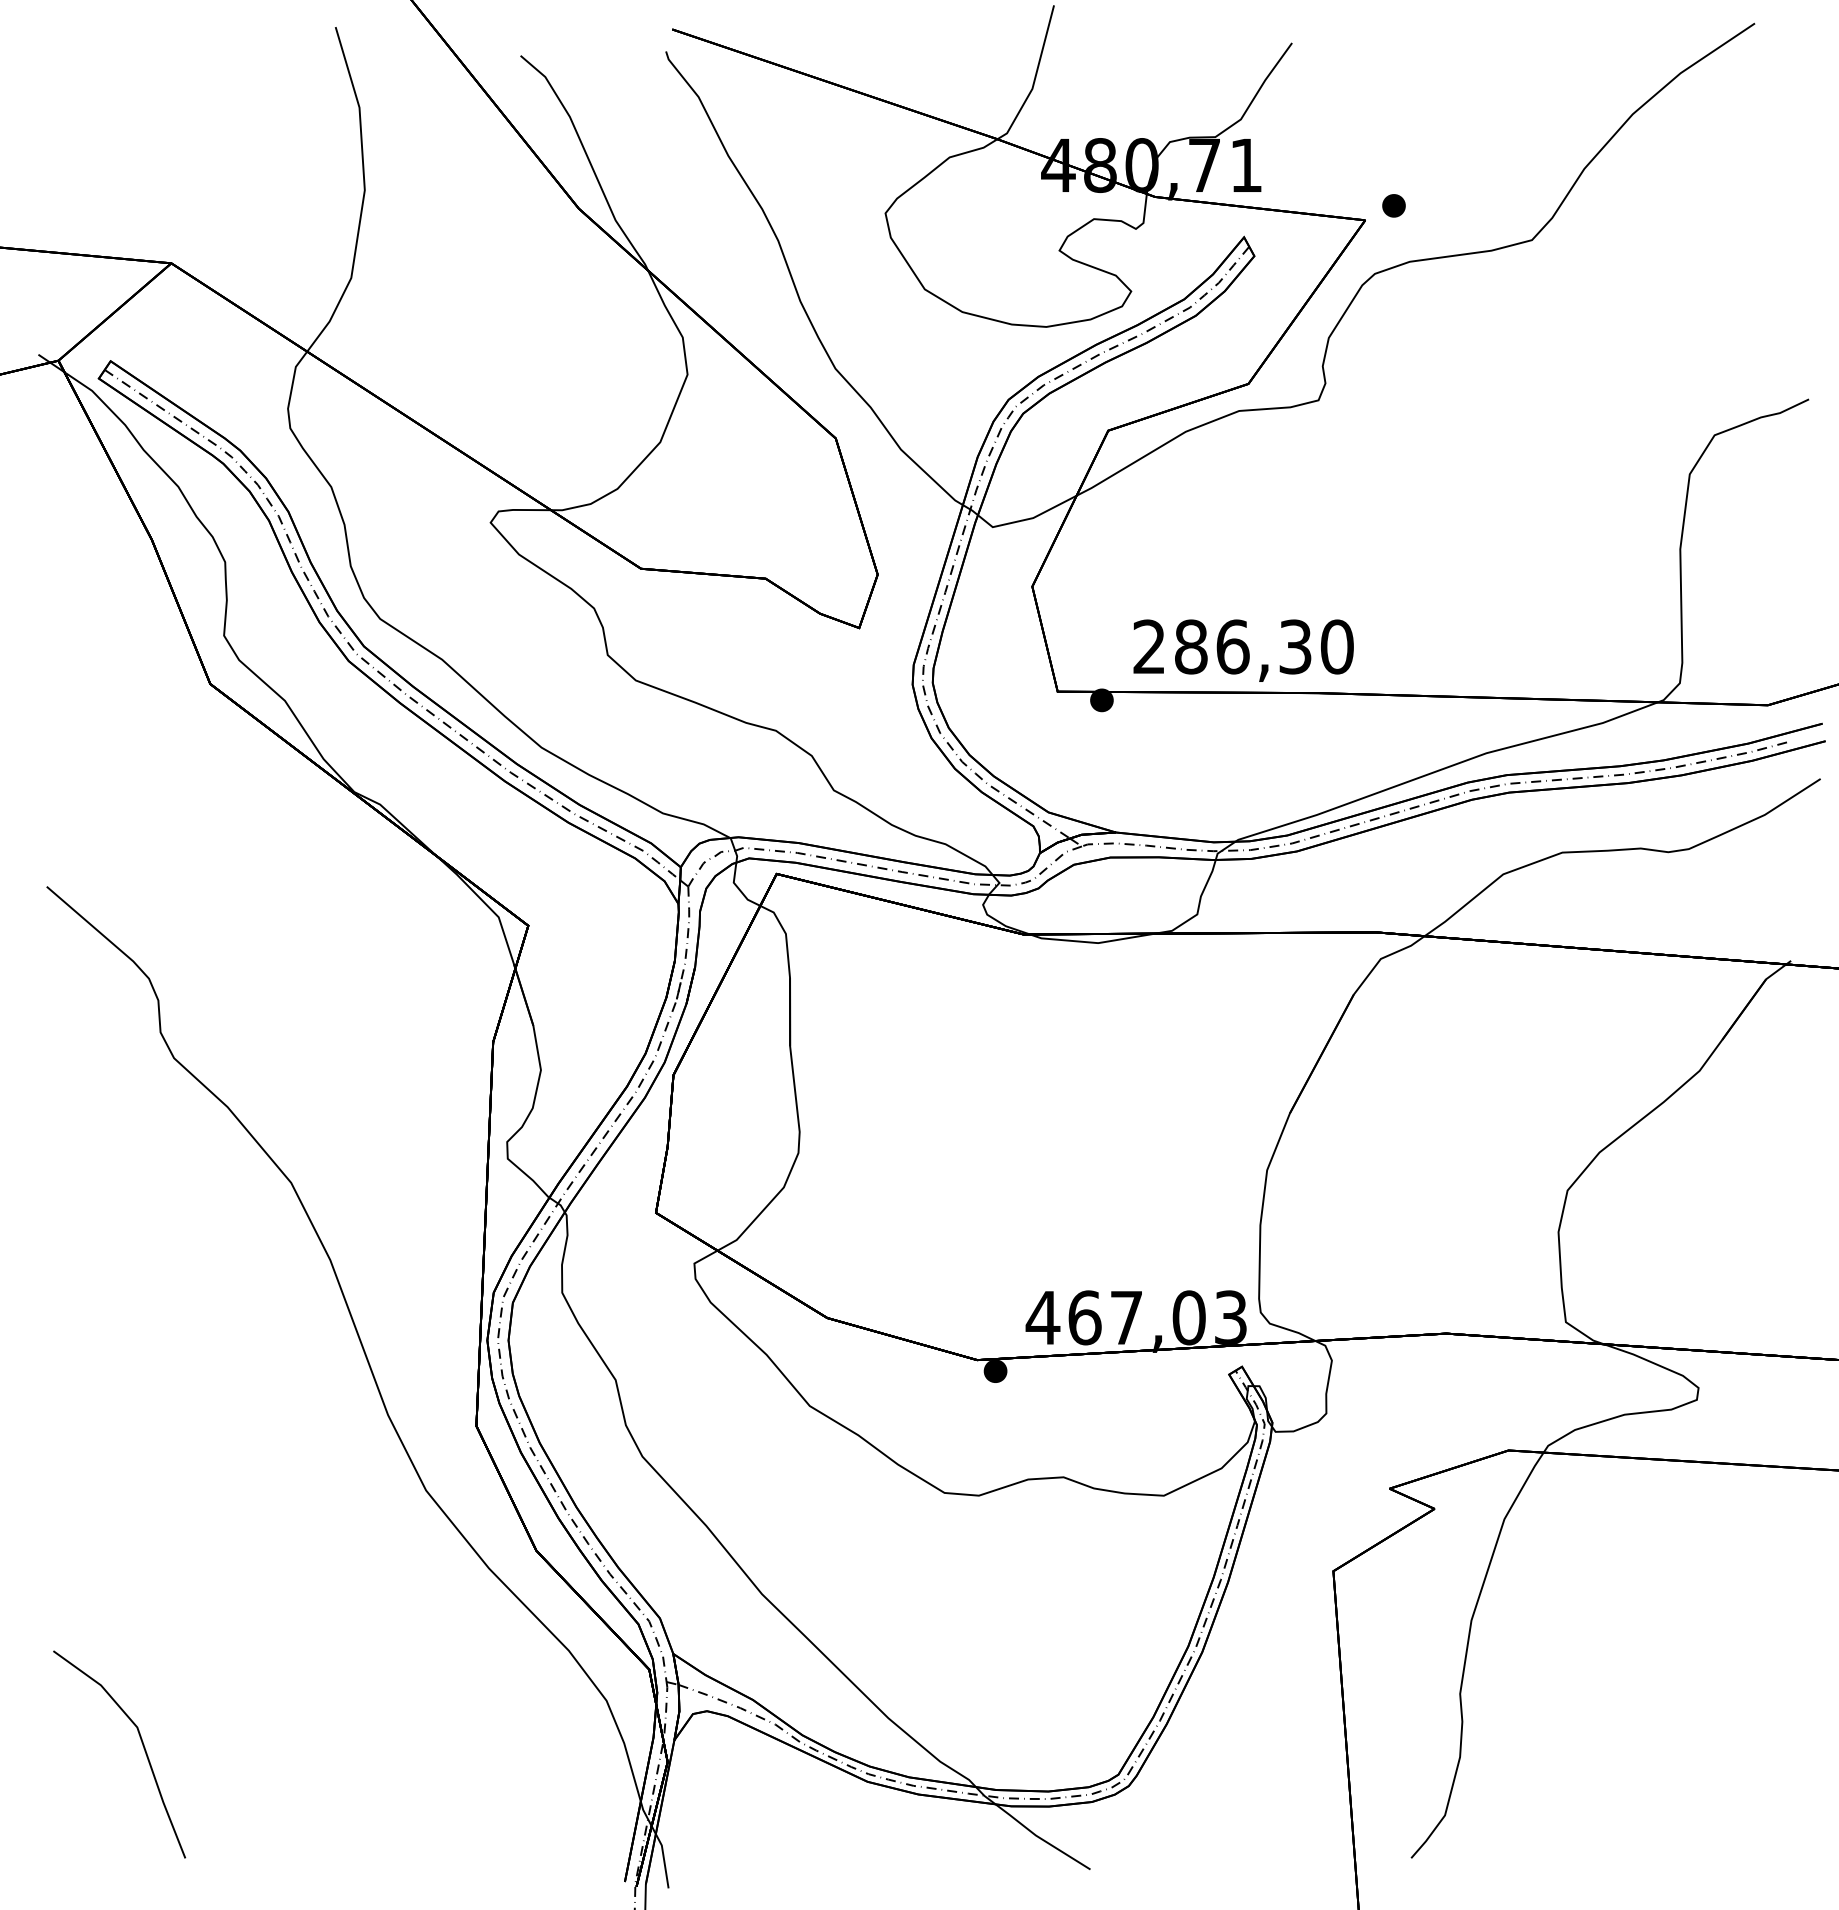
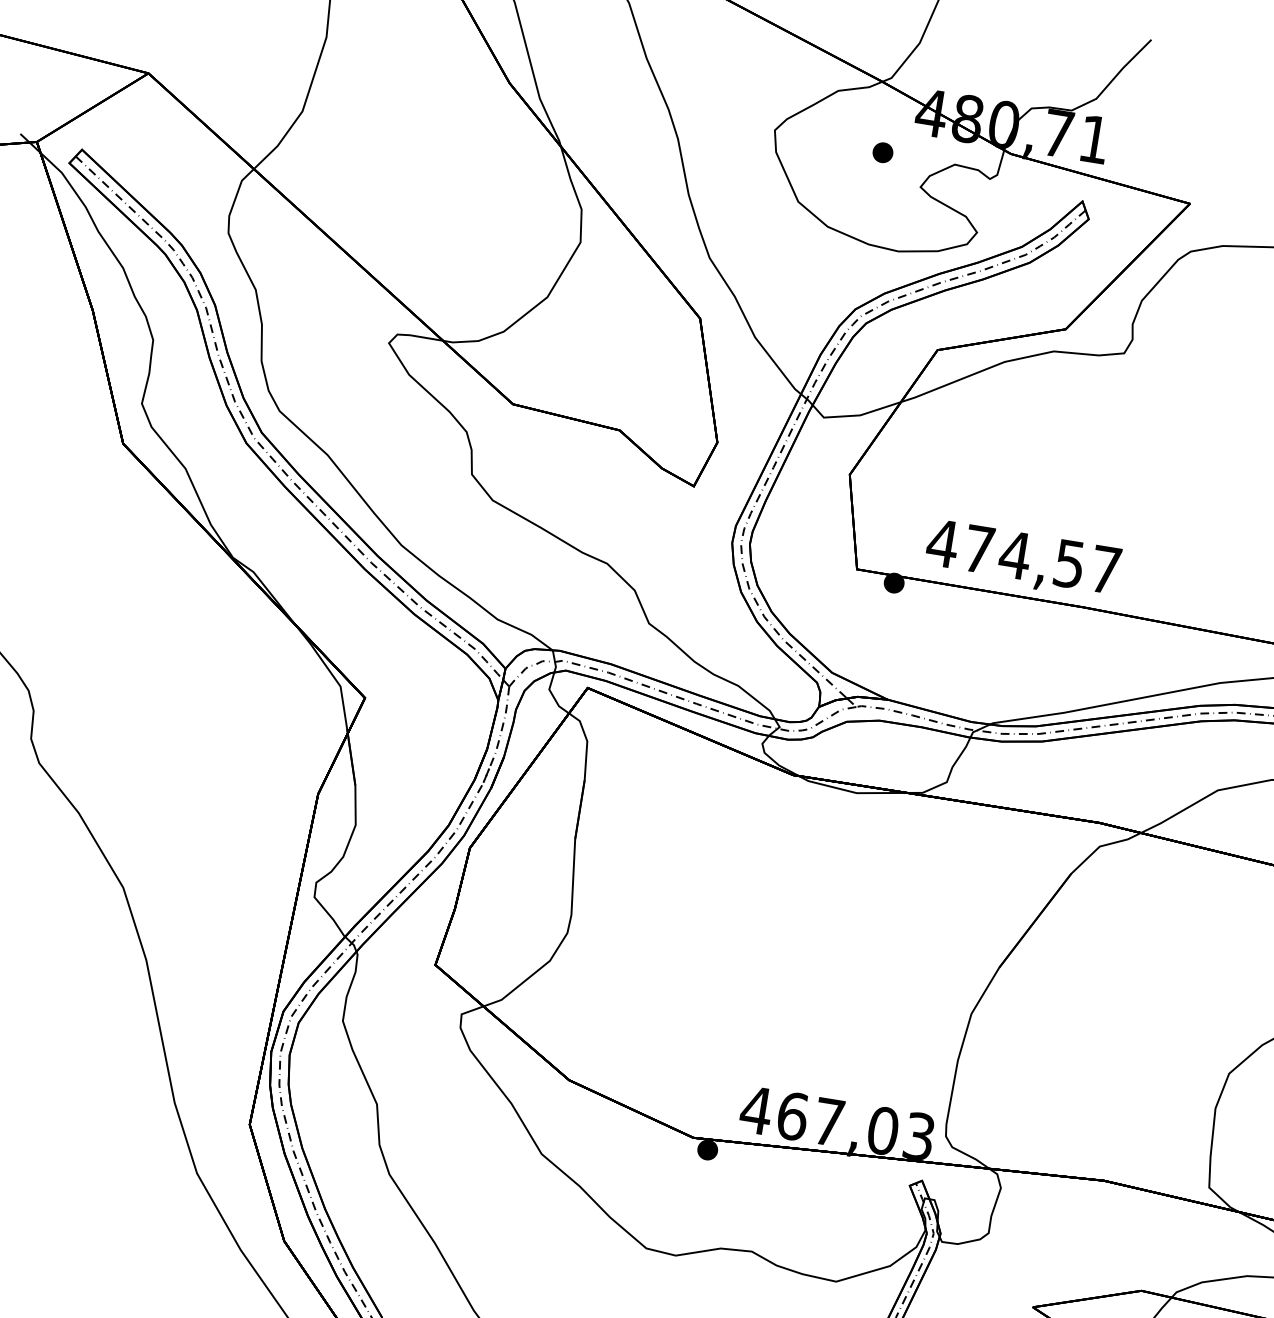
part: (1393, 205) -> (882, 152), moved
text: (1242, 646) -> (1023, 556), 286,30 -> 474,57

